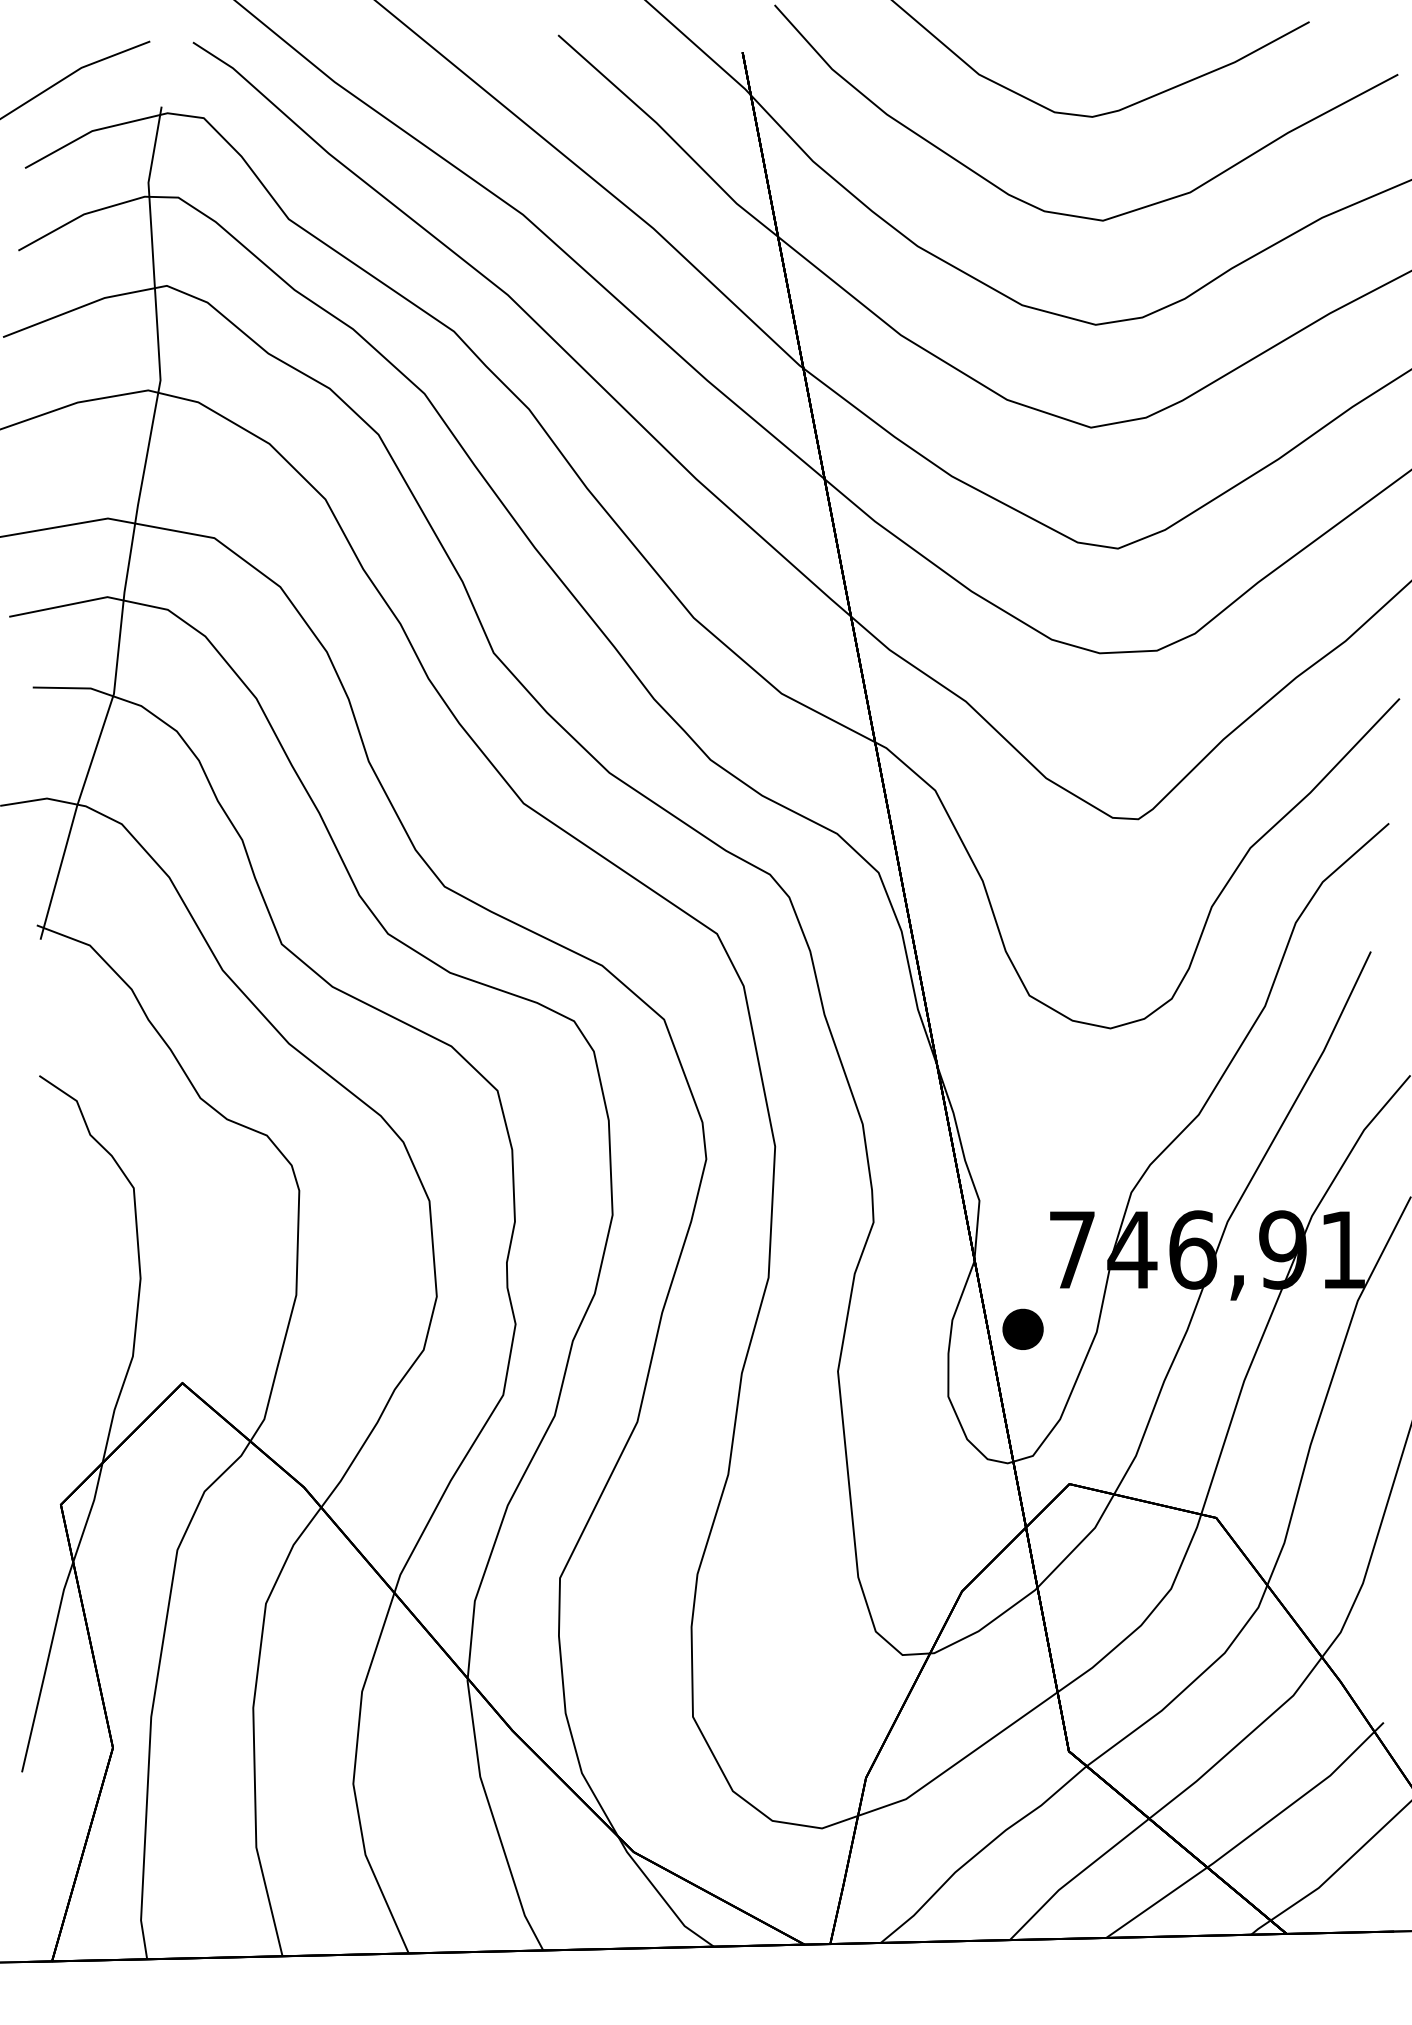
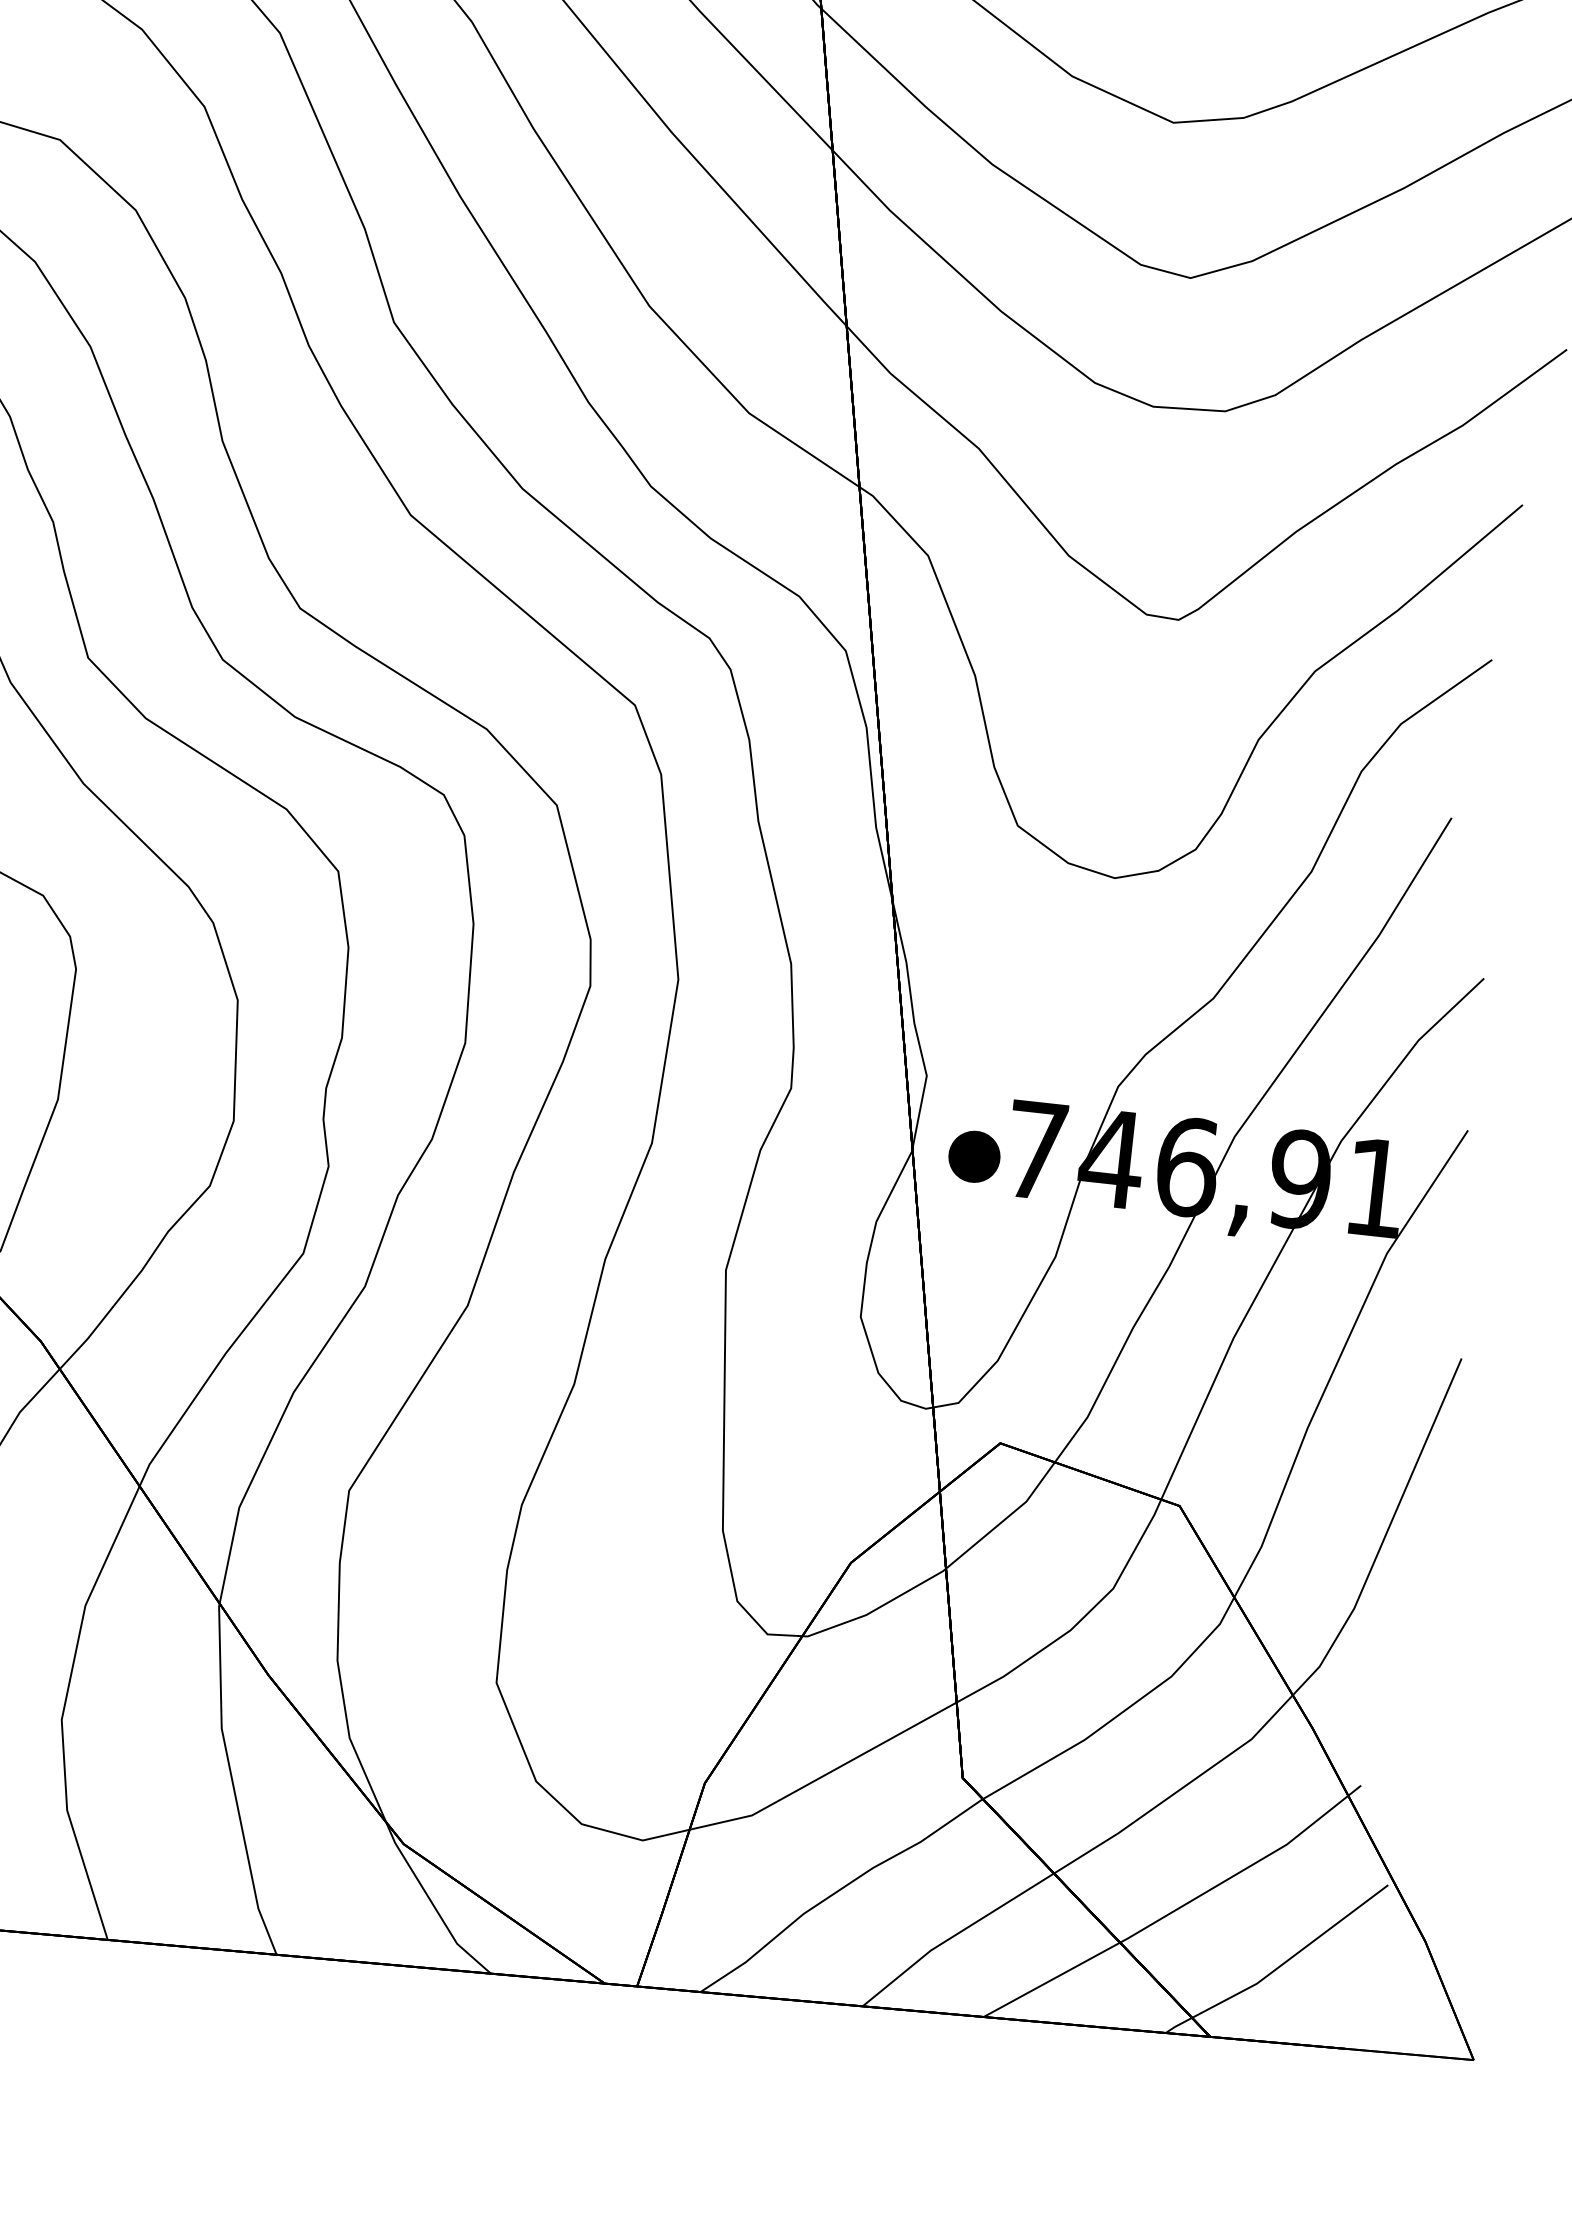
part: (1022, 1328) -> (973, 1155), moved

